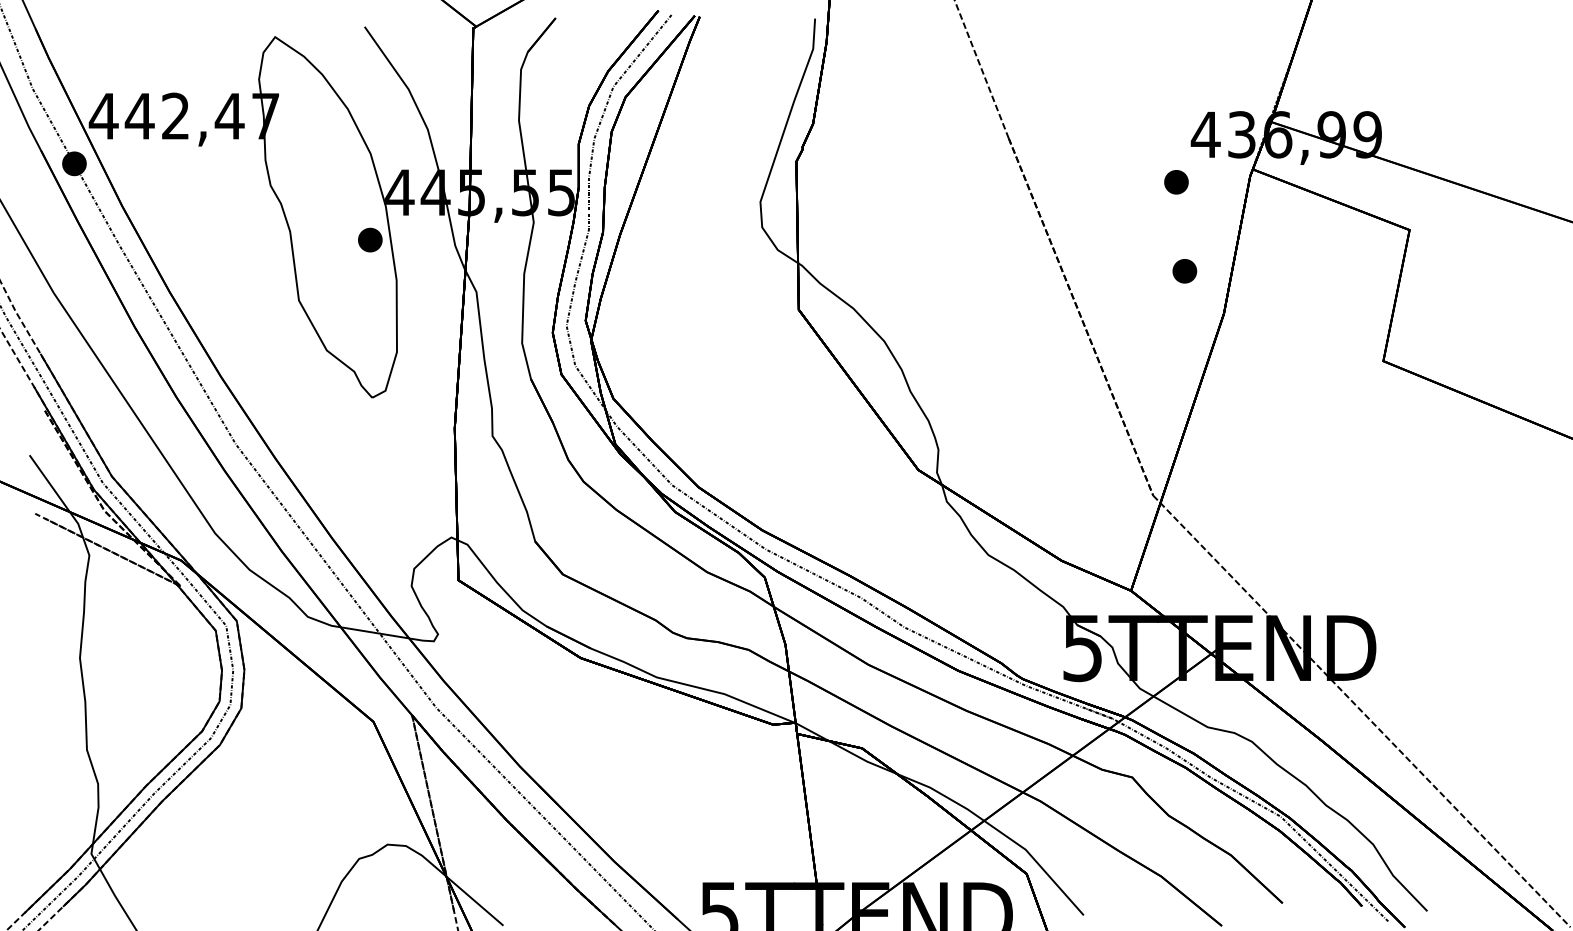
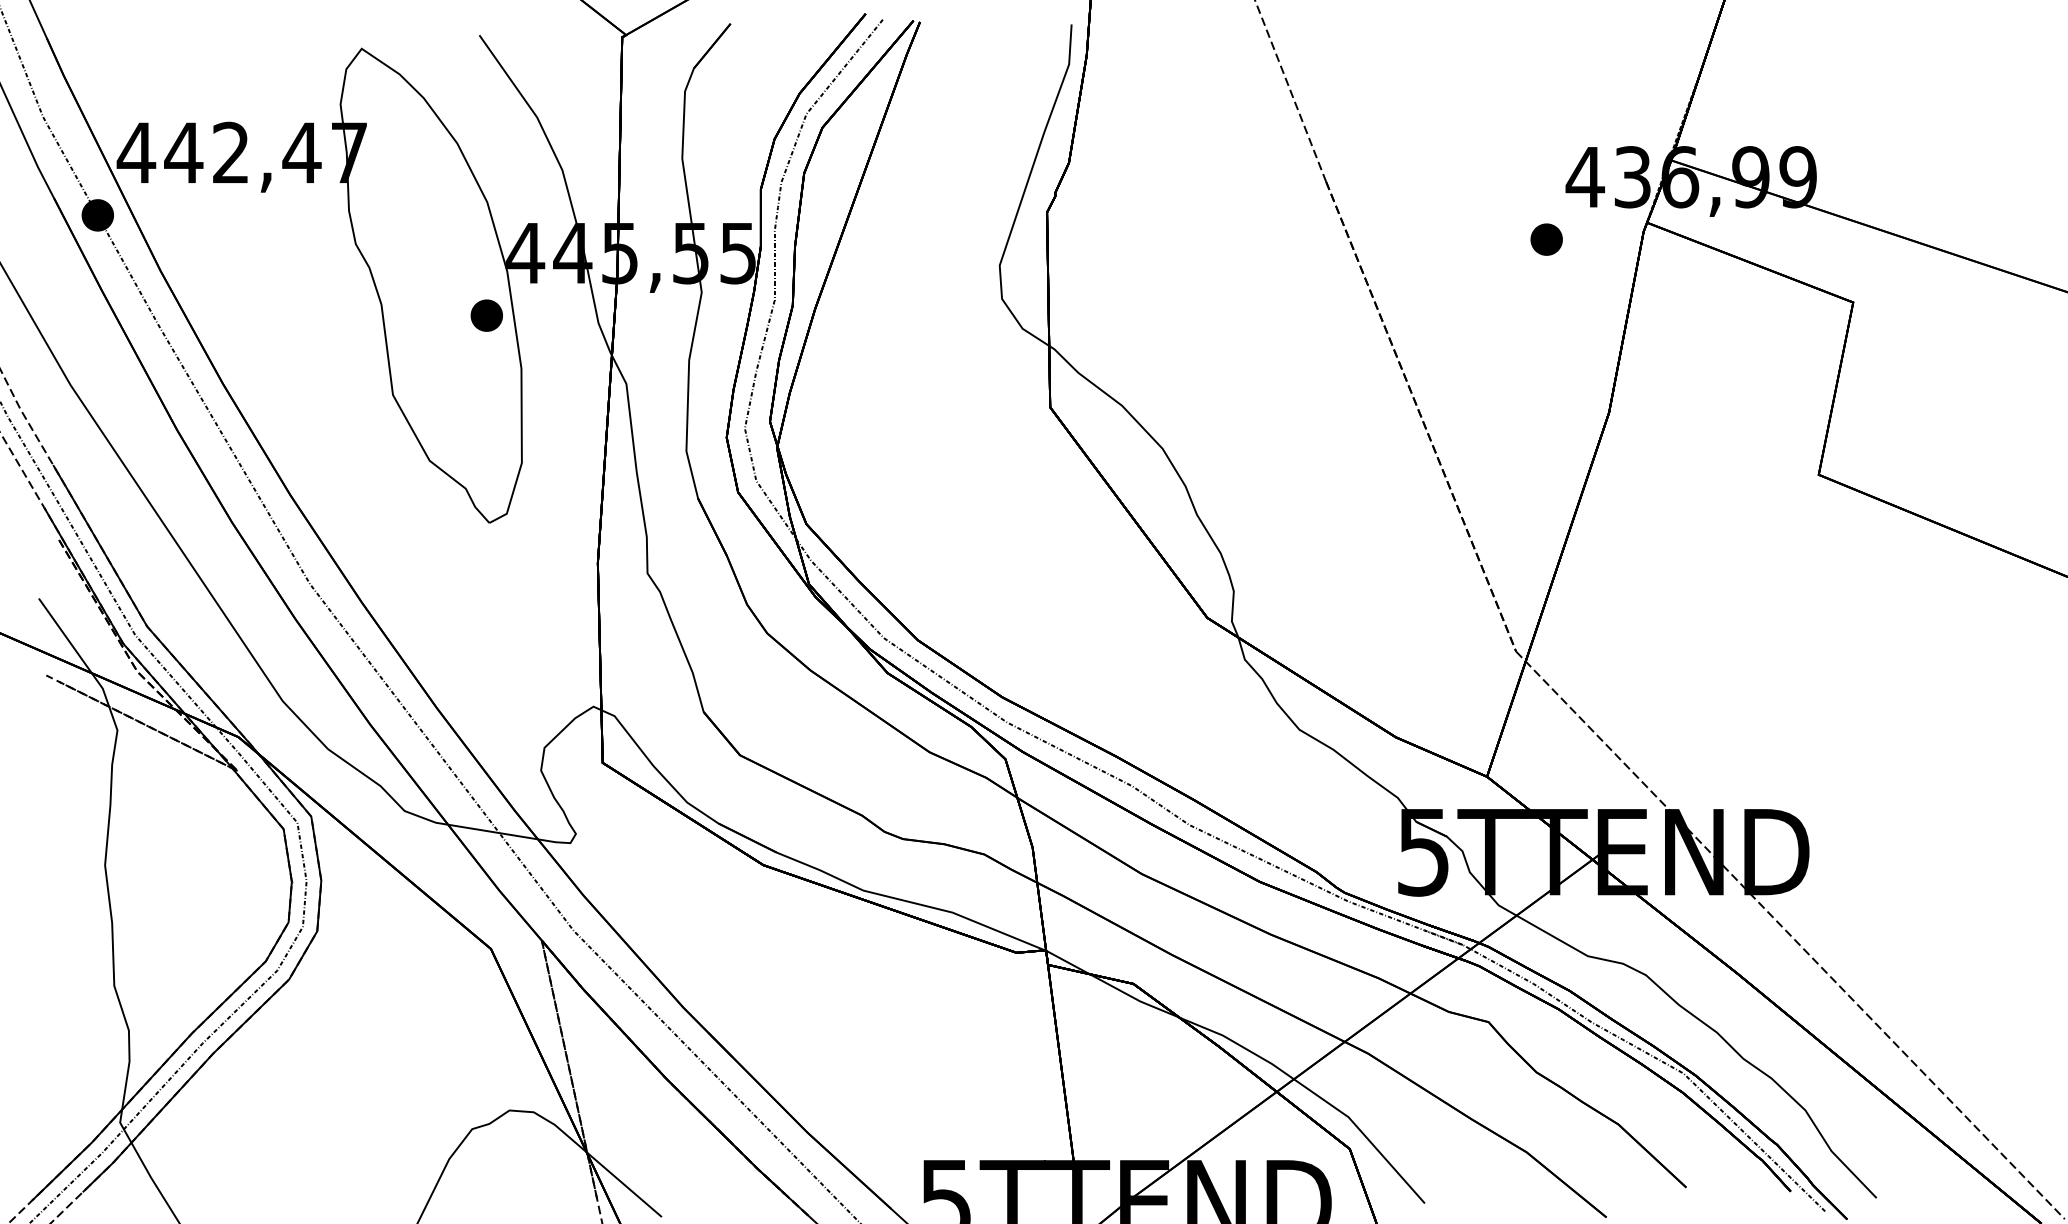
part: (1184, 271) -> (1557, 356), removed

